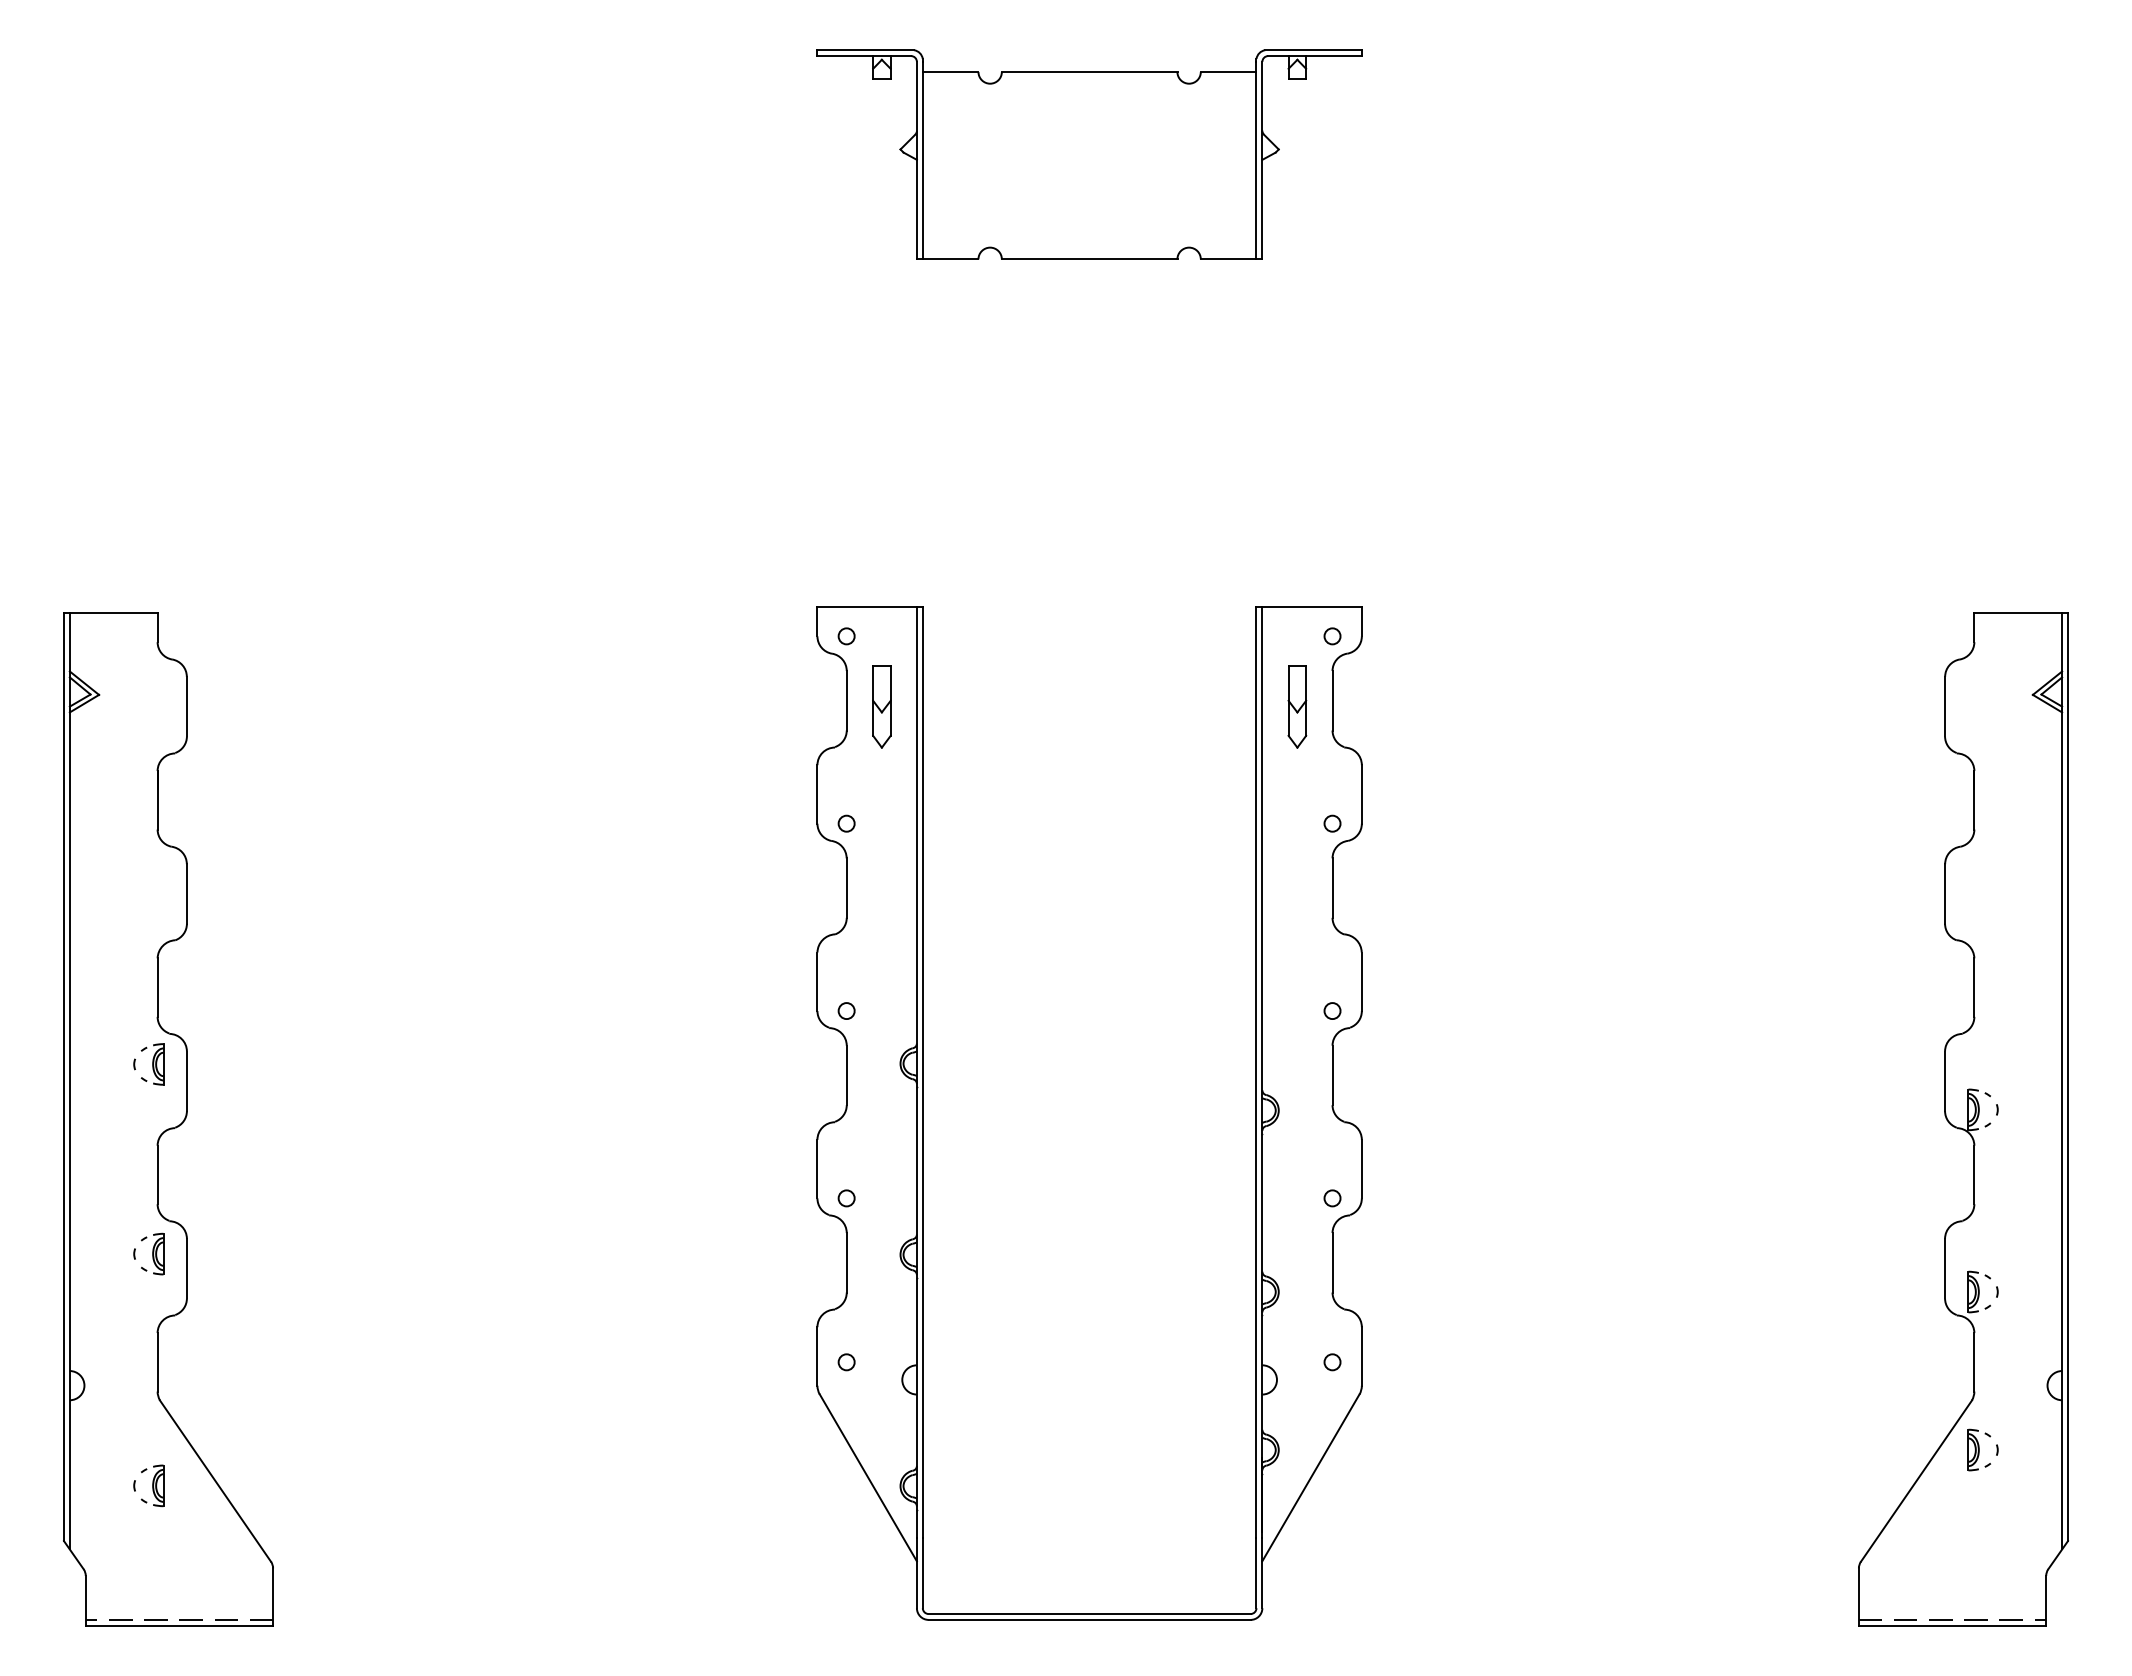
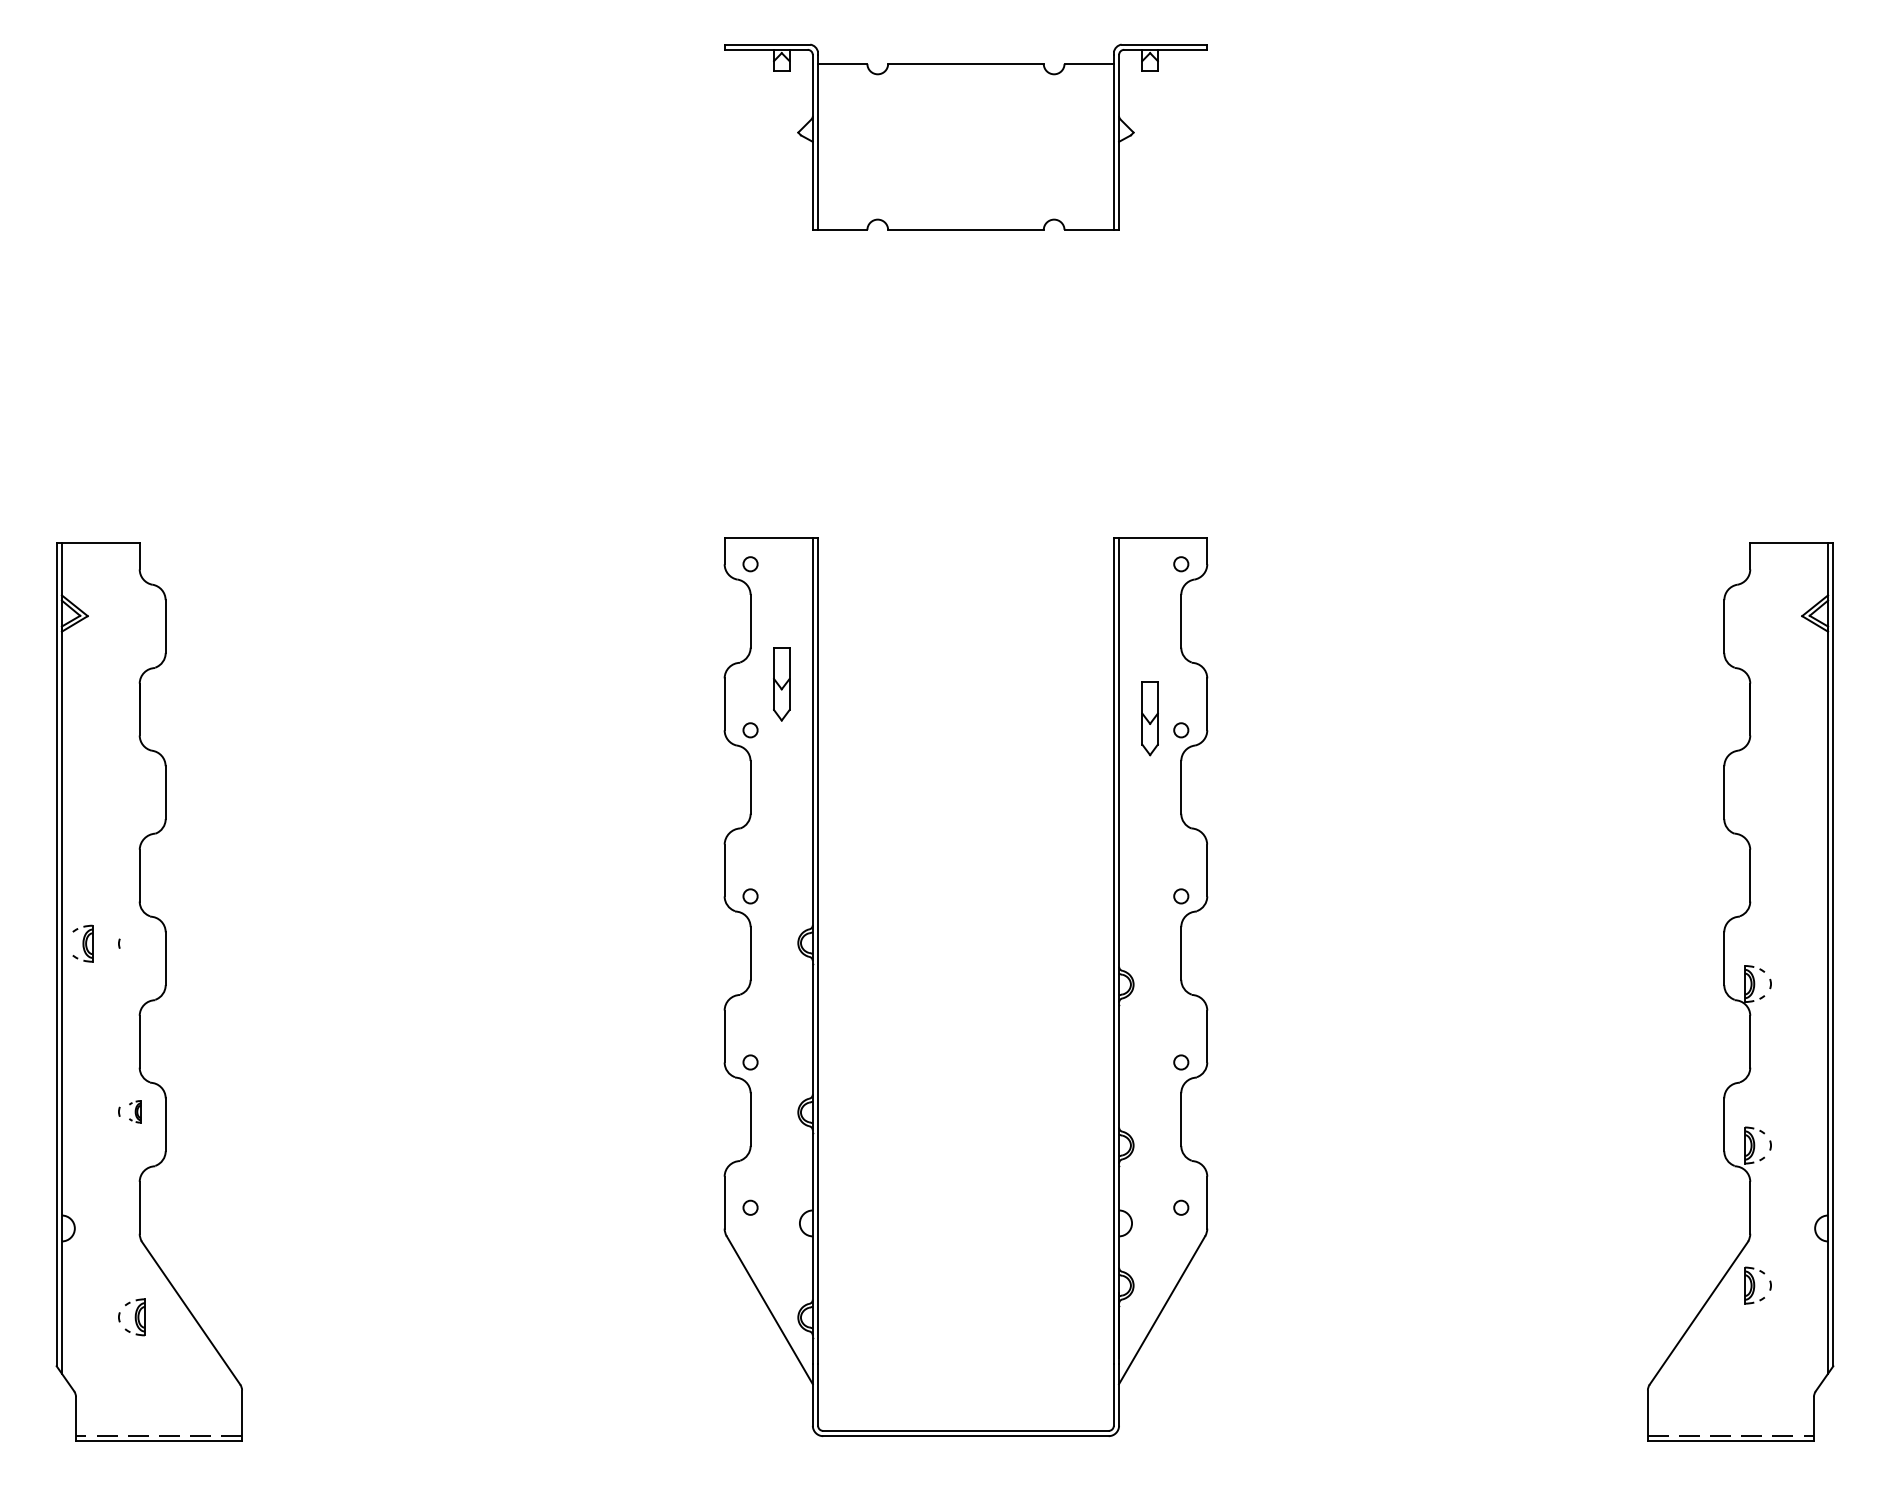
part: (881, 706) -> (781, 684), moved
part: (1297, 706) -> (1150, 718), moved
part: (152, 1064) -> (82, 943), moved
part: (152, 1253) -> (135, 1111), size x0.6

